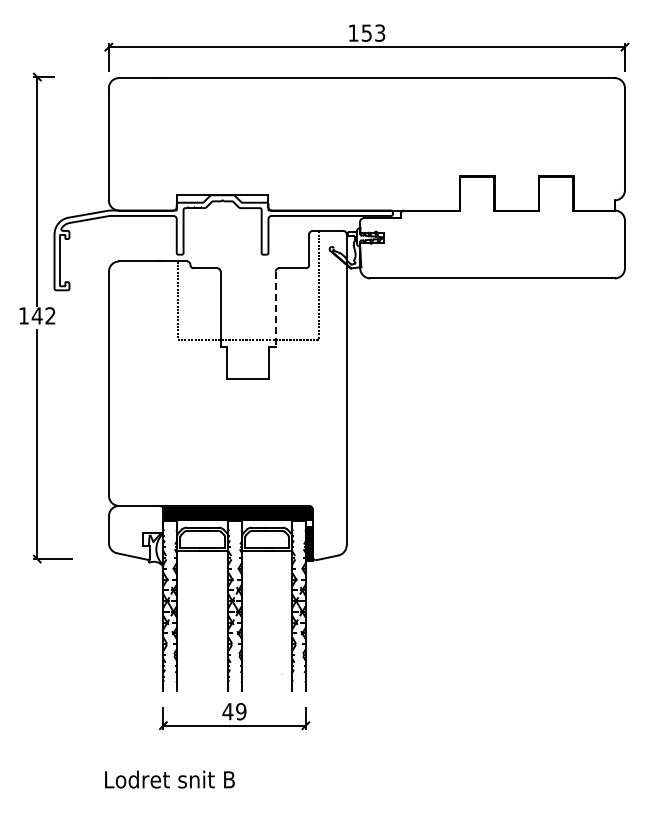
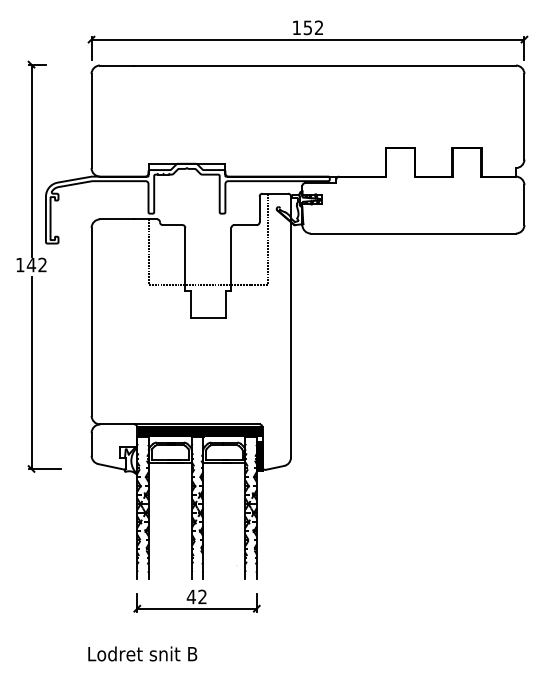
text: (380, 32) -> (319, 27), 153 -> 152
line: (275, 309) -> (231, 259), dashed -> solid
text: (241, 711) -> (202, 596), 49 -> 42

